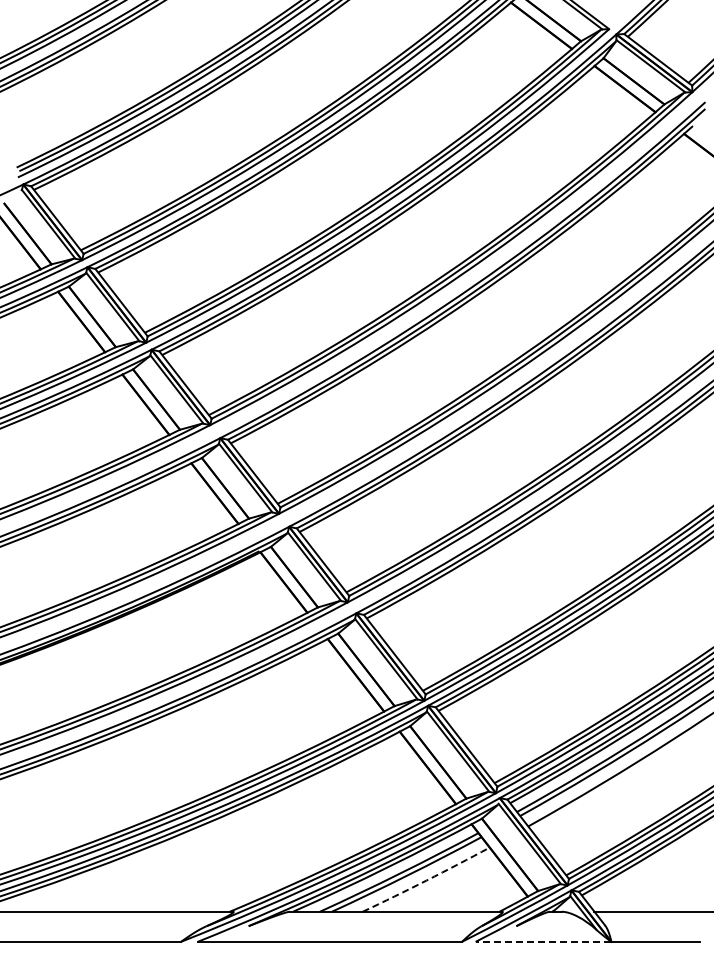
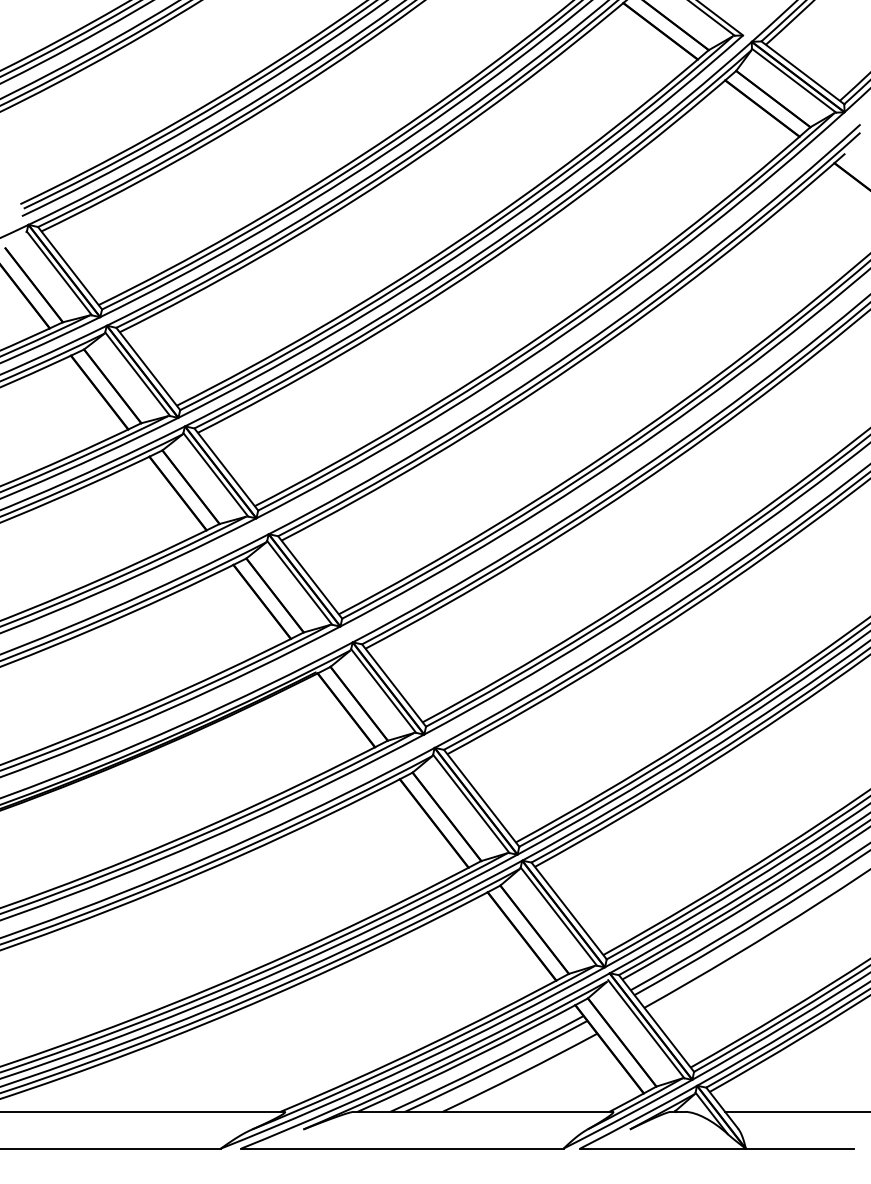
arc: (426, 880) -> (520, 1073), dashed -> solid
line: (543, 941) -> (662, 1148), dashed -> solid

